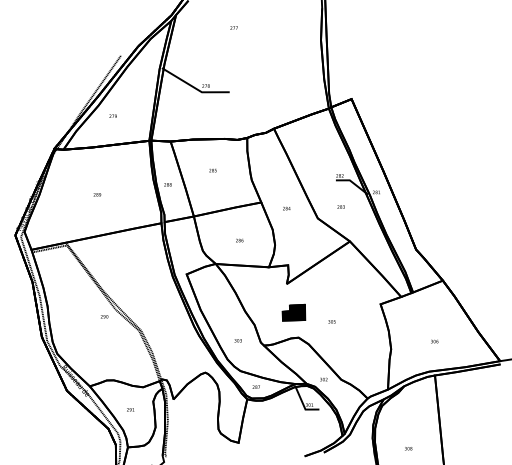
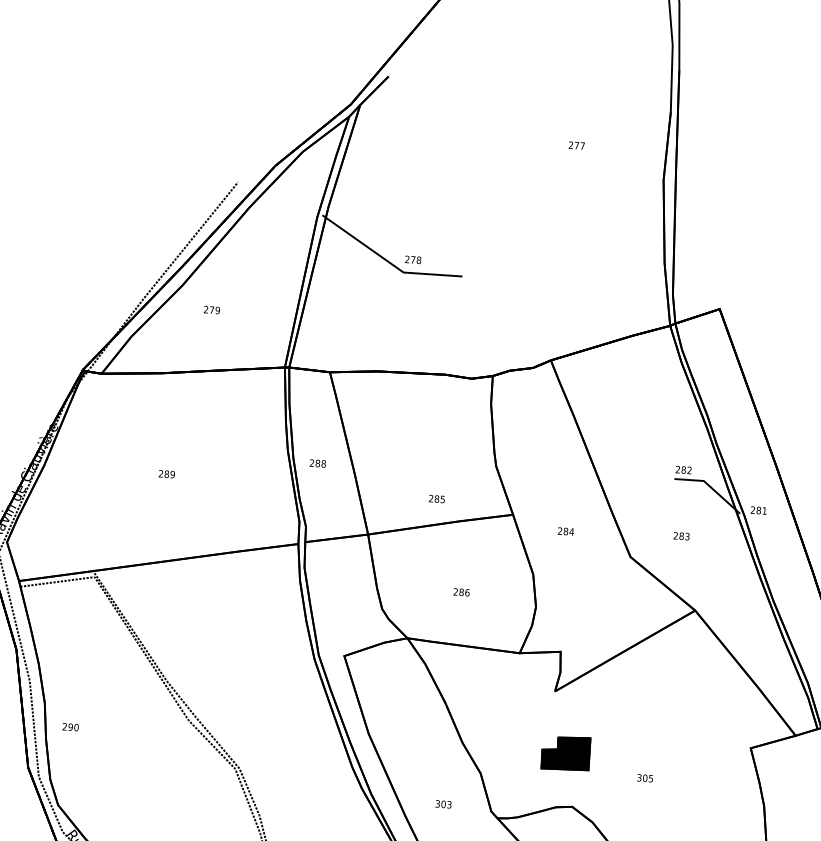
text: (233, 27) -> (575, 144), moved
text: (212, 170) -> (435, 498), moved
text: (104, 316) -> (70, 726), moved

